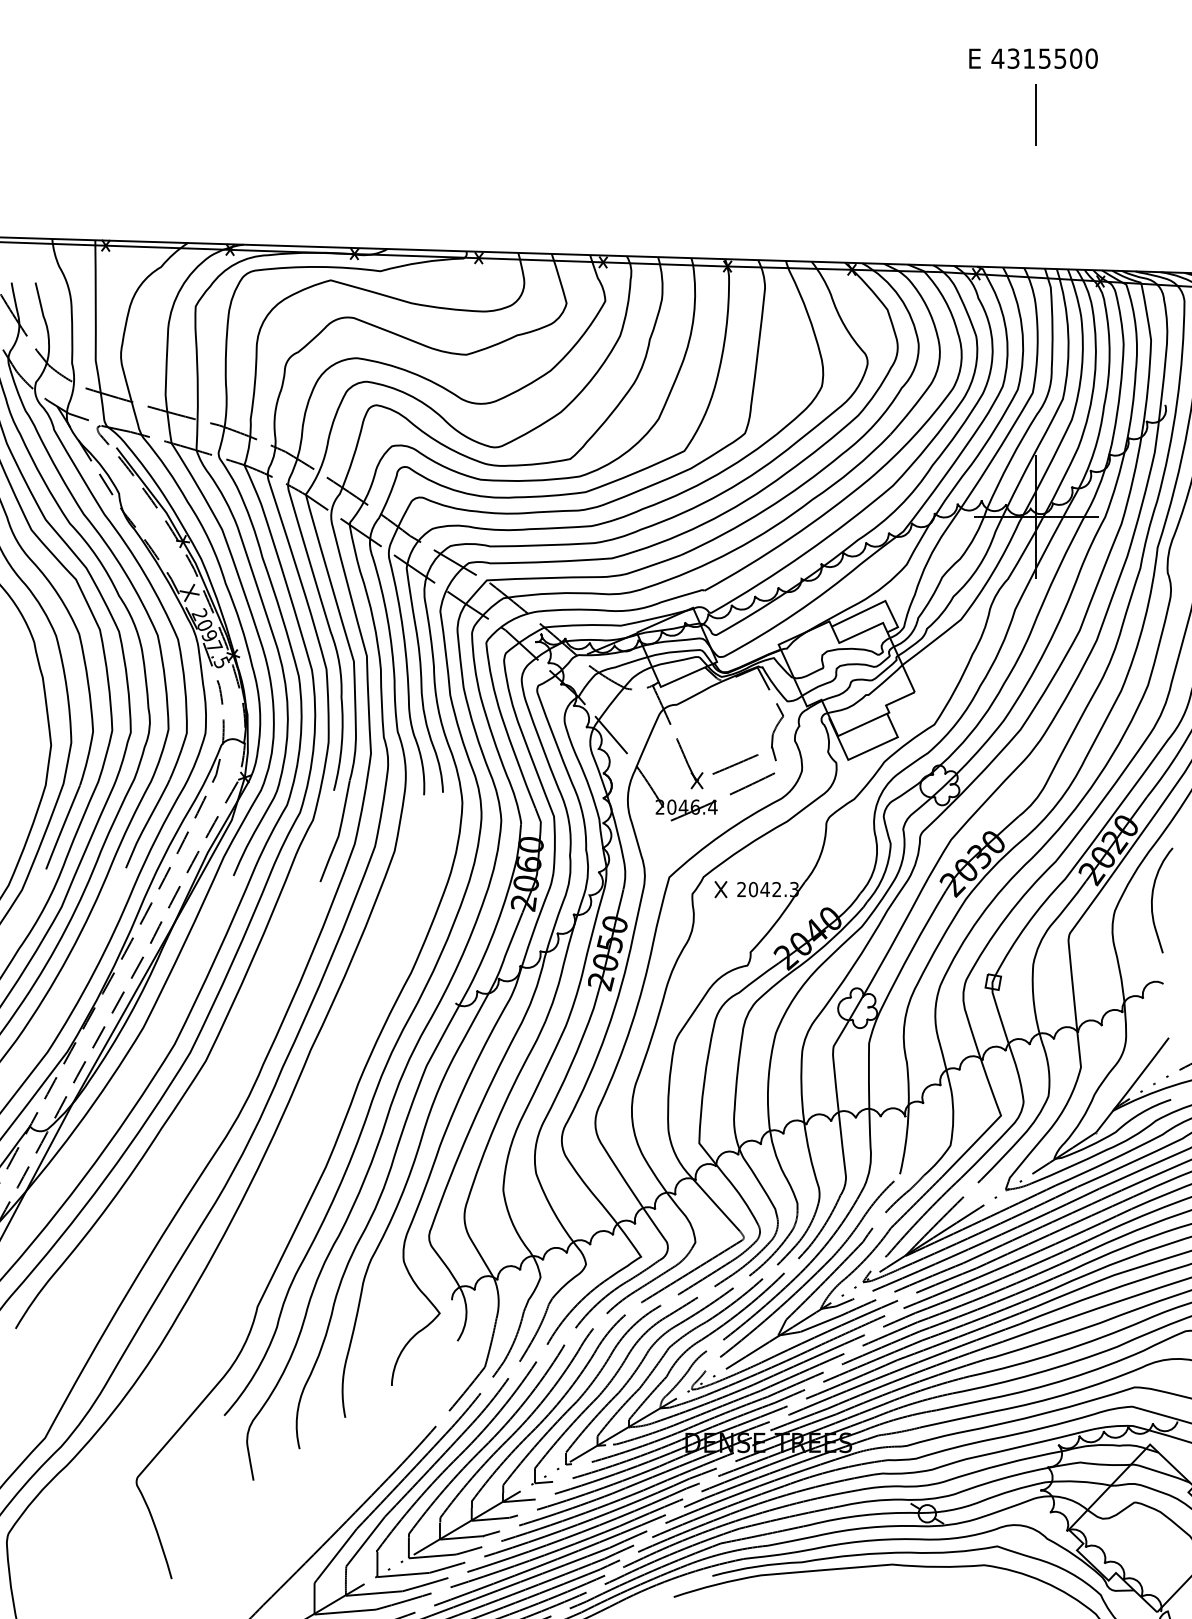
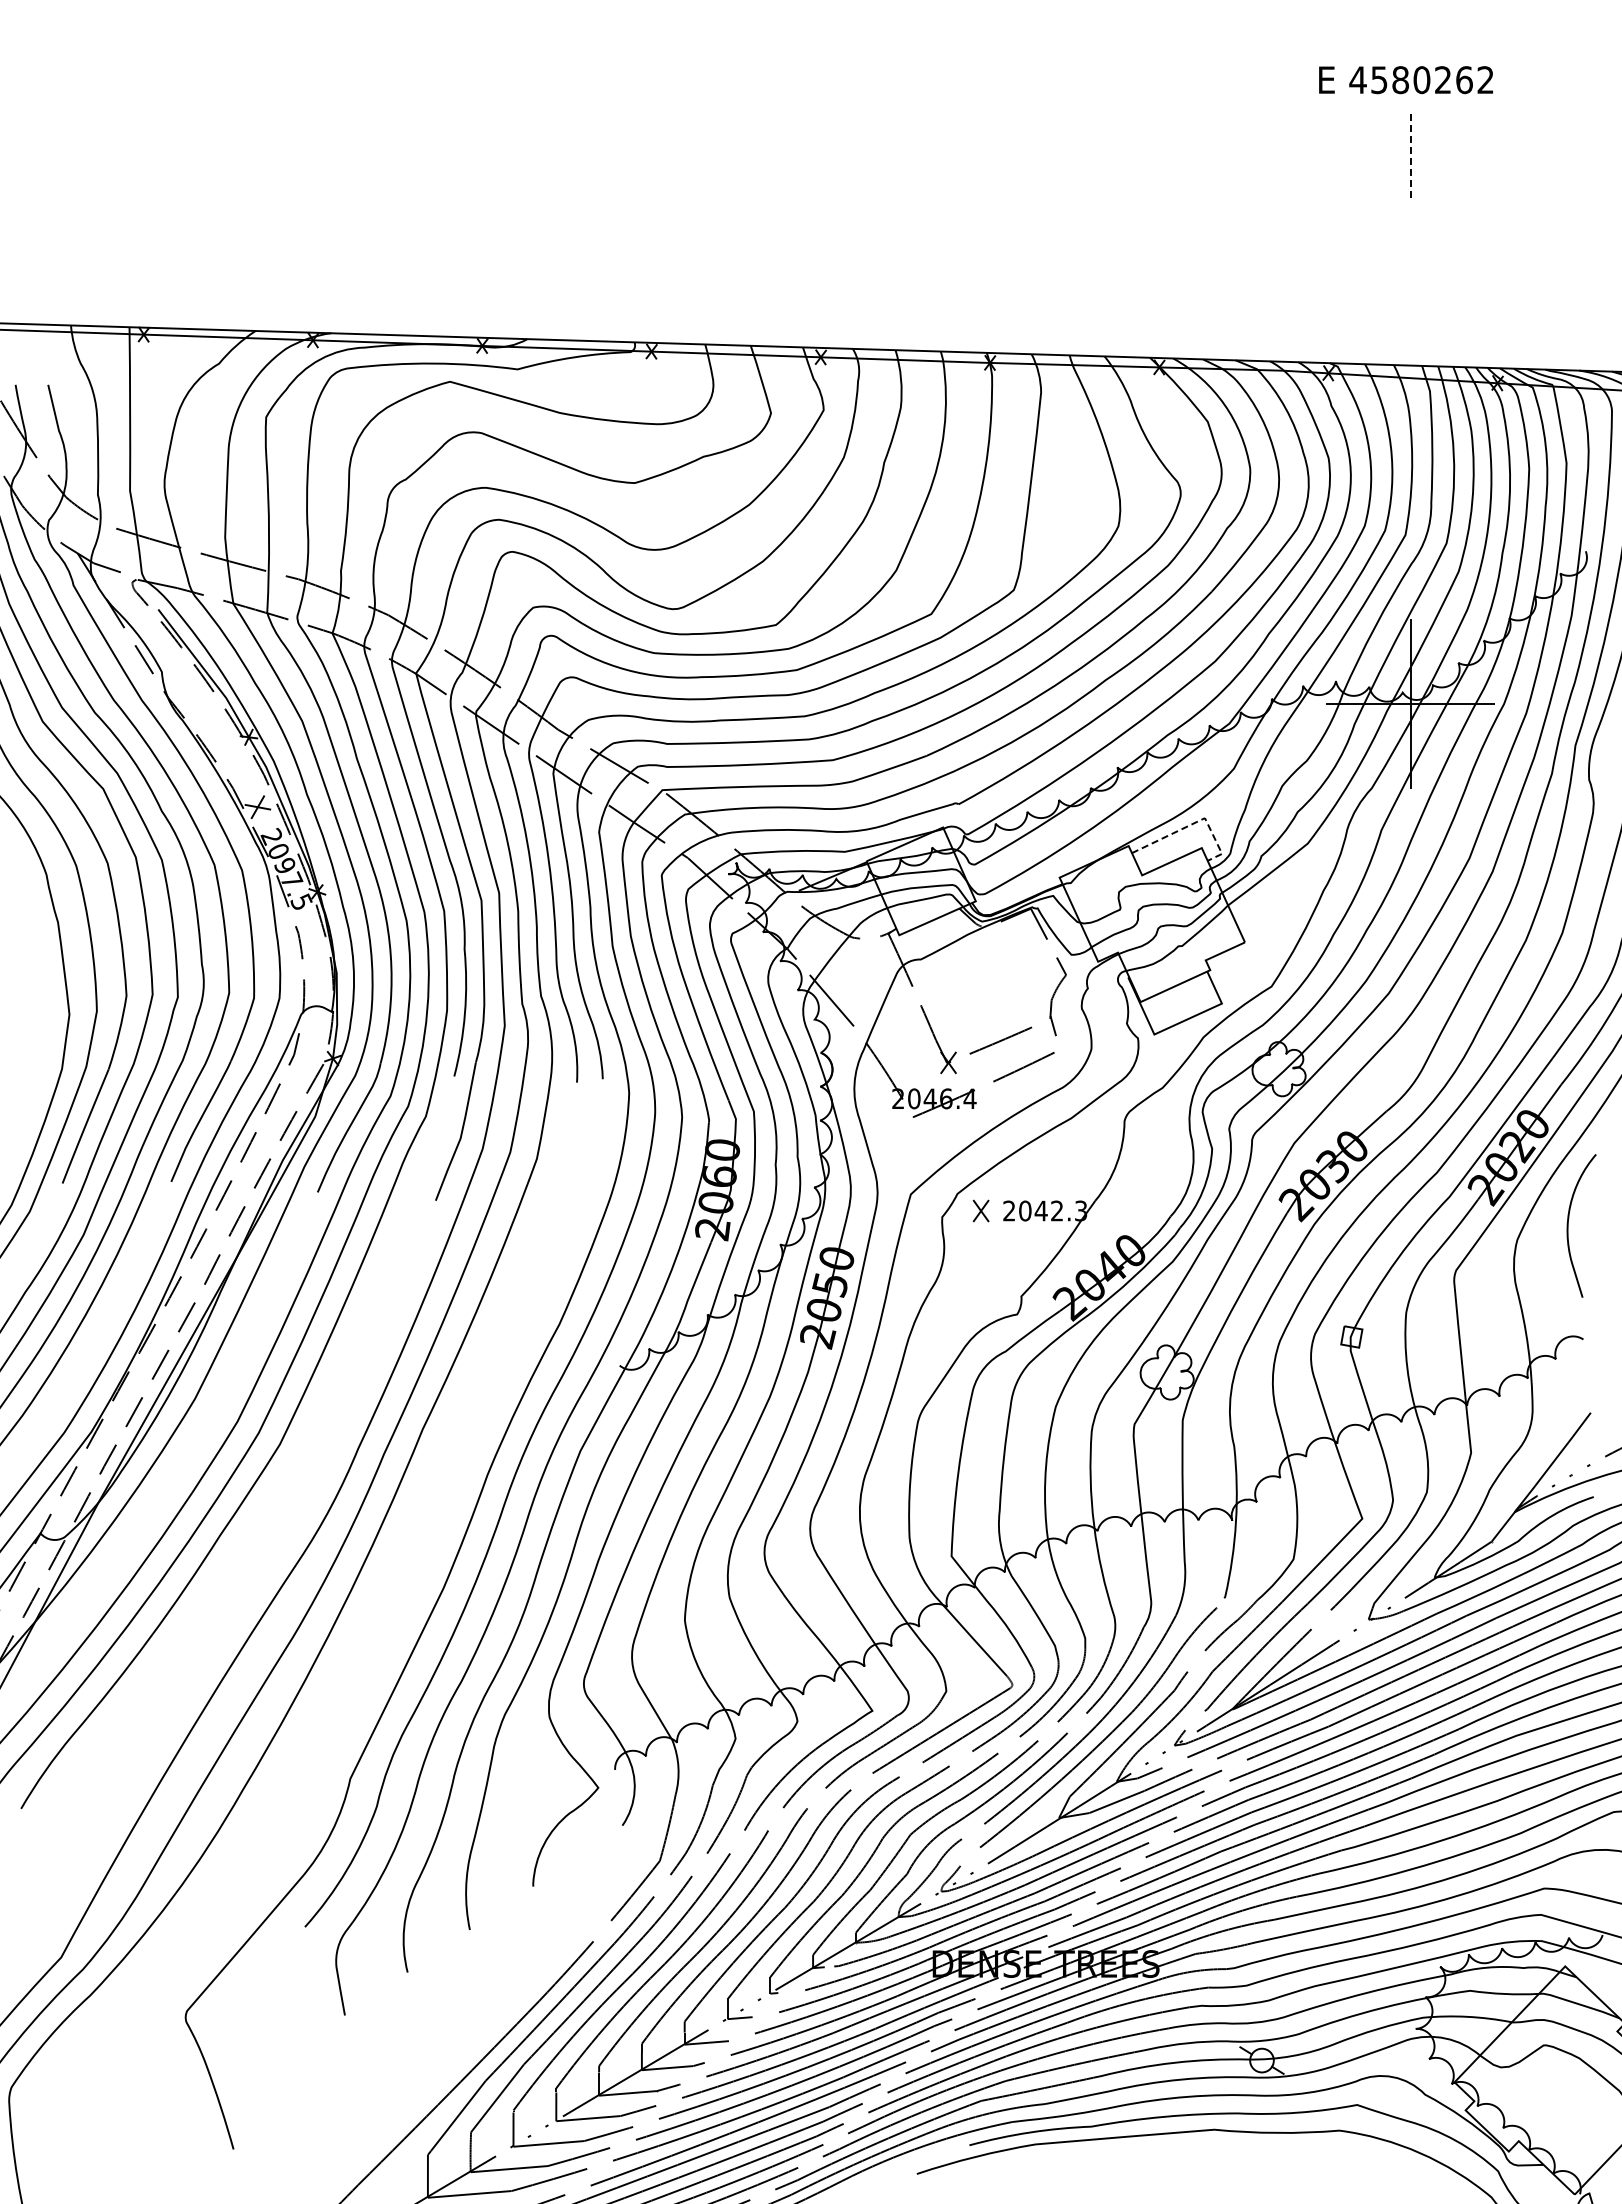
text: (1053, 59) -> (1433, 80), 4315500 -> 4580262
line: (1036, 114) -> (1410, 156), solid -> dashed
line: (878, 604) -> (1195, 822), solid -> dashed

